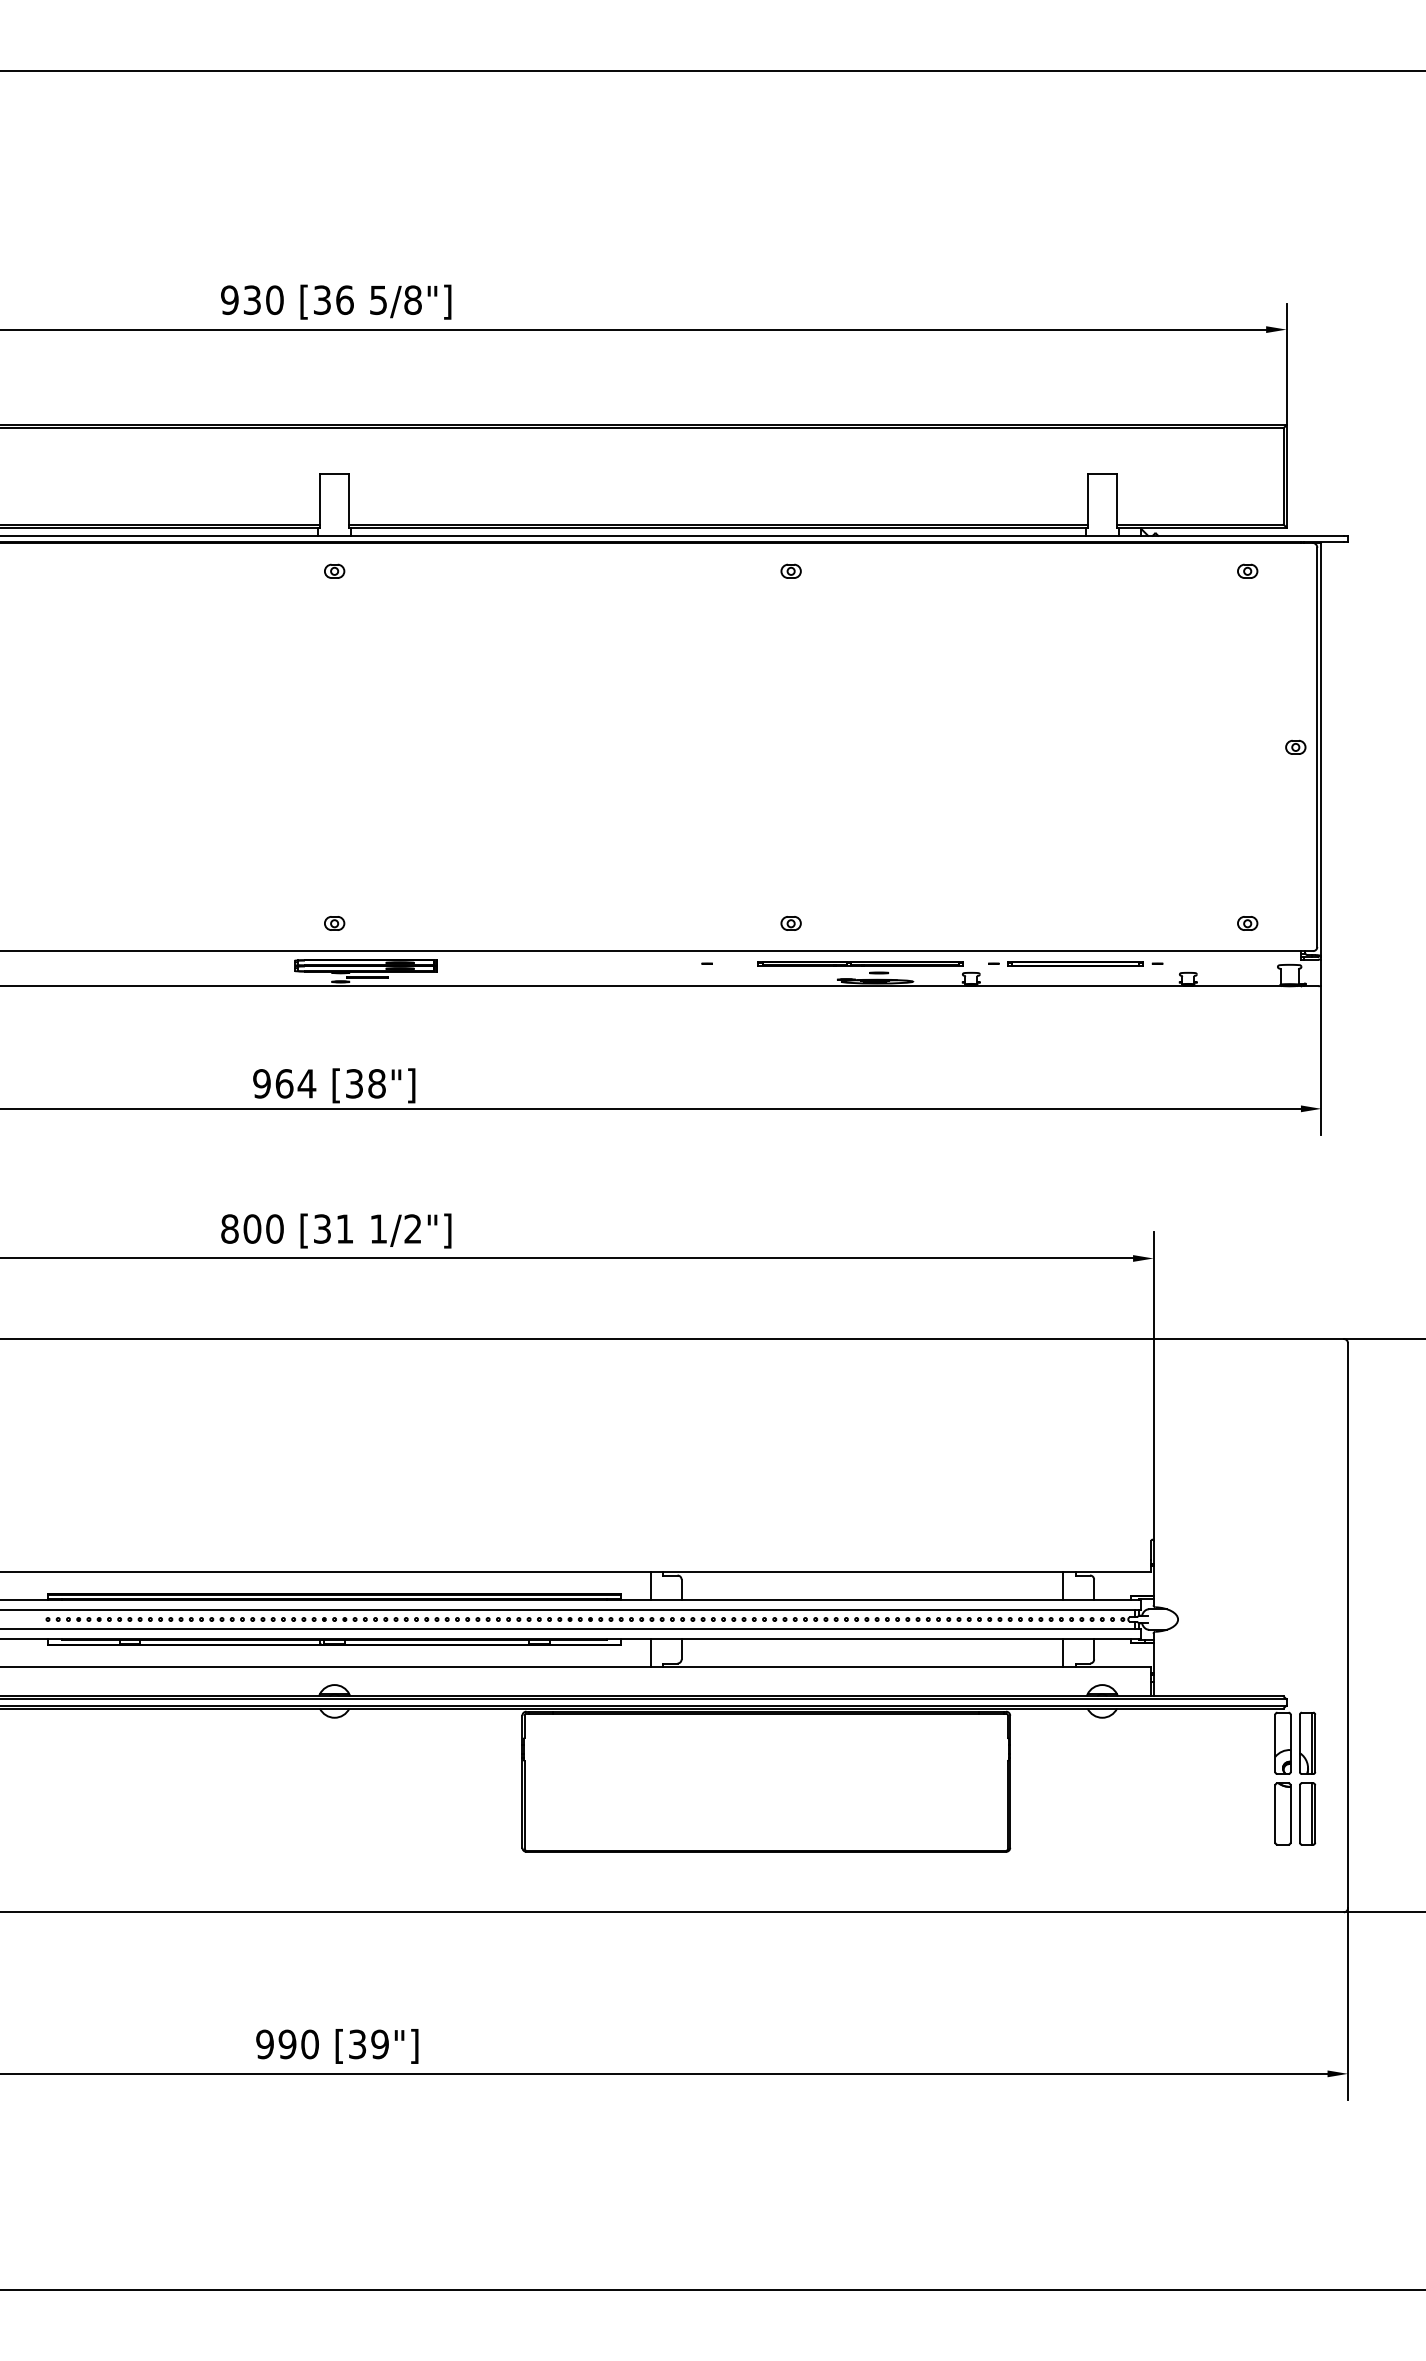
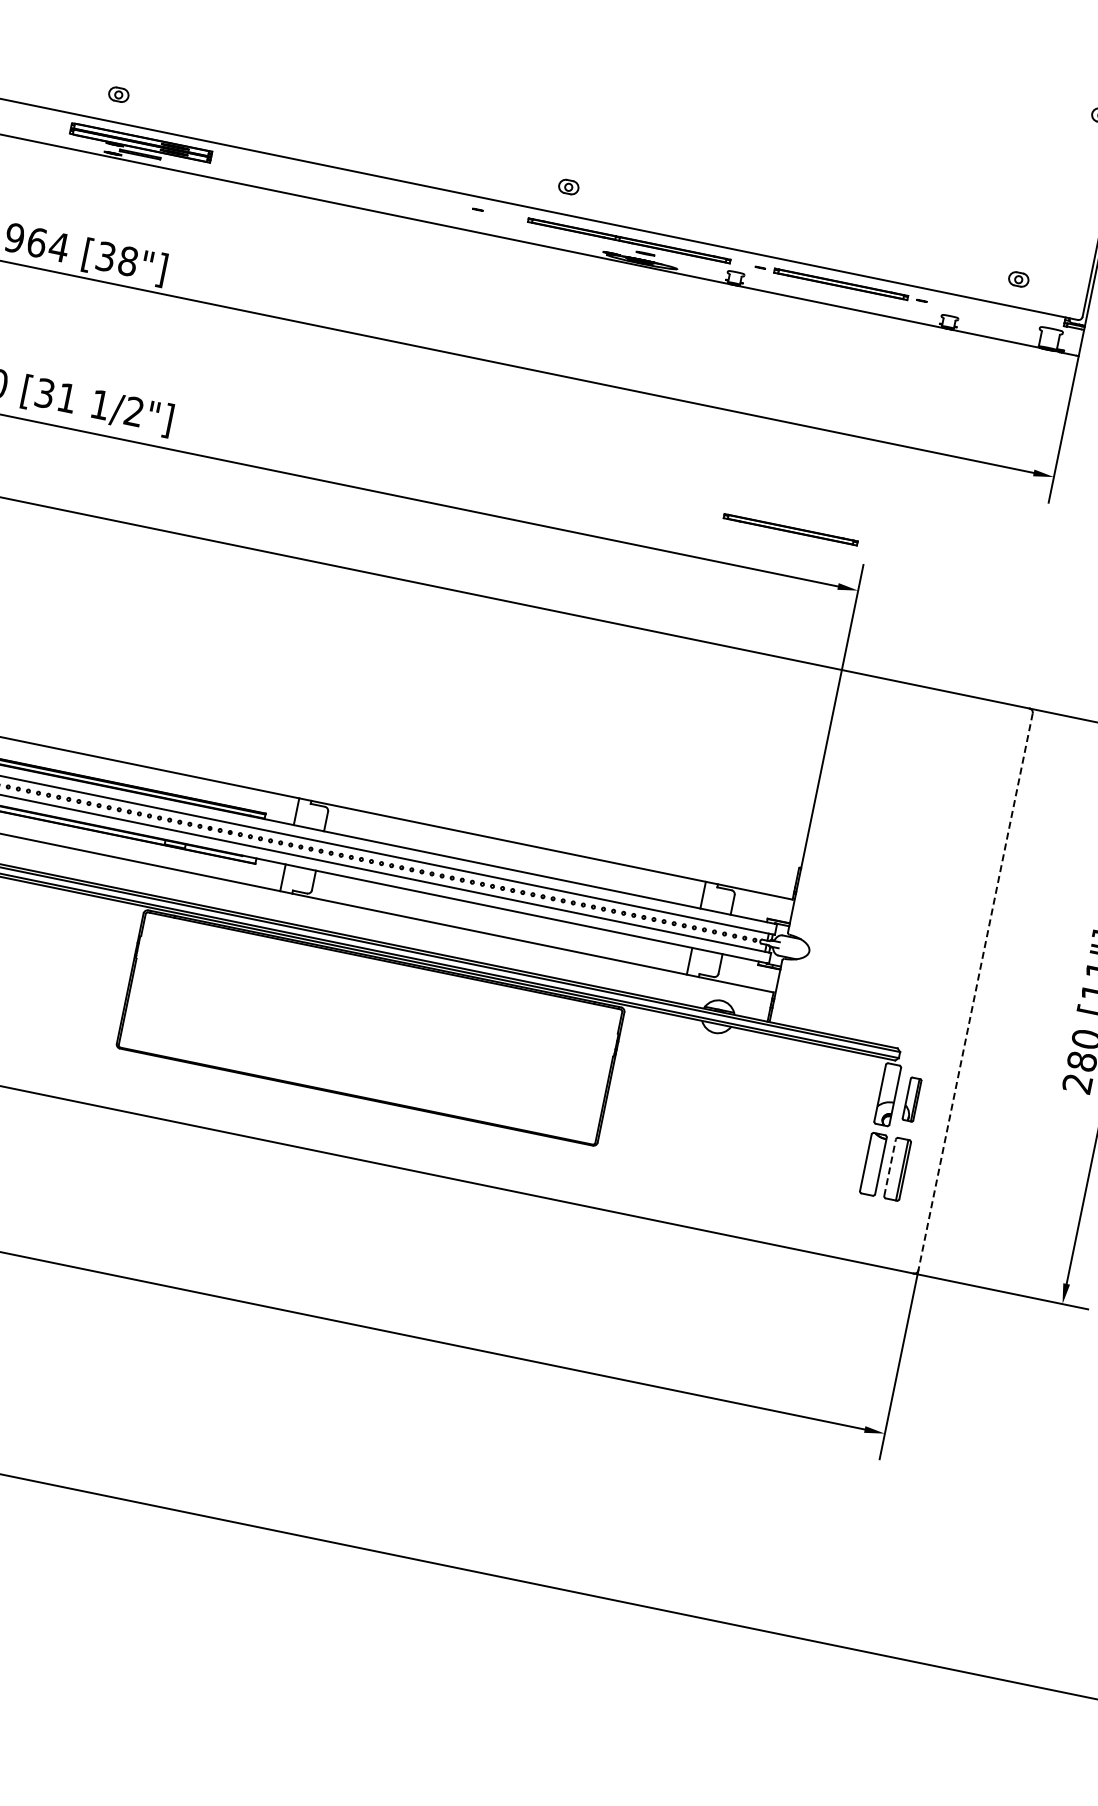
part: (1075, 1212) -> (790, 529), added
line: (1348, 1625) -> (976, 991), solid -> dashed
part: (1307, 1742) -> (912, 1098), size x0.7
line: (1299, 1814) -> (889, 1168), solid -> dashed

